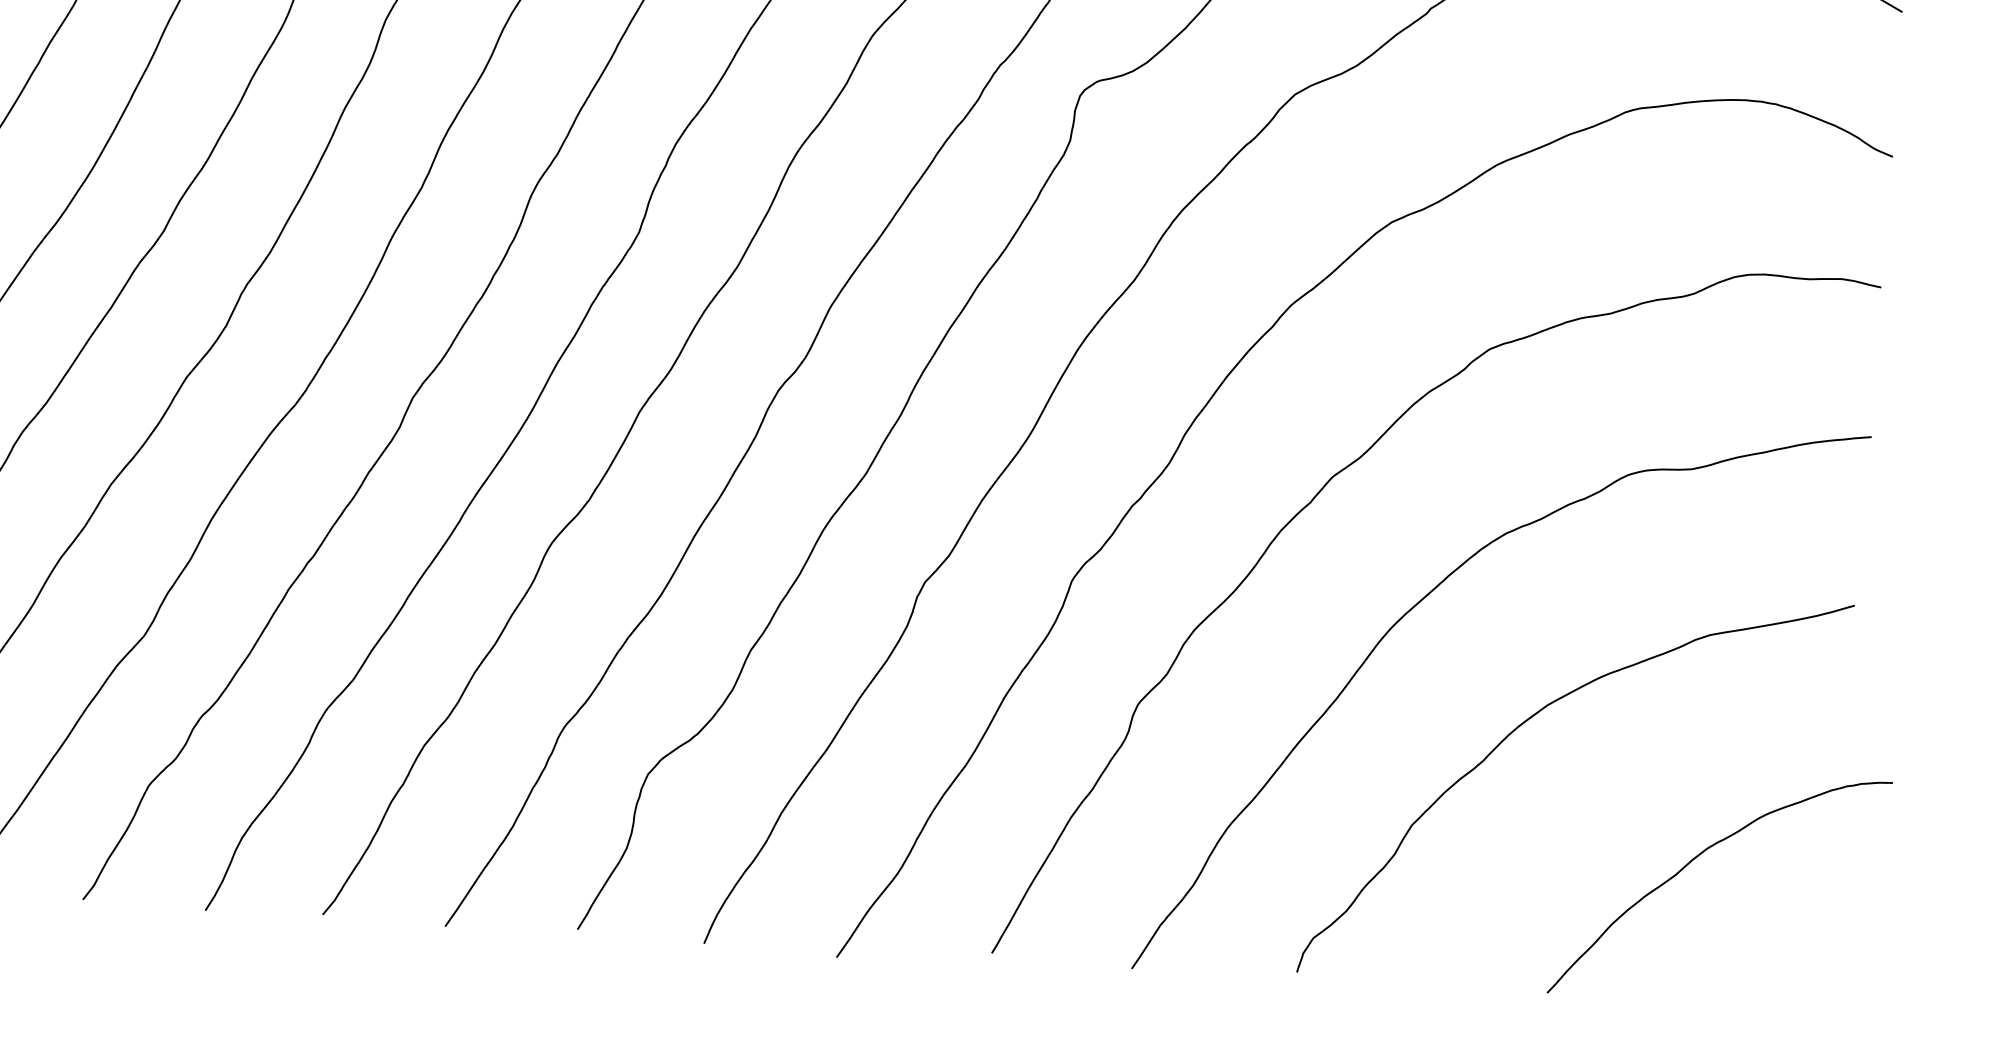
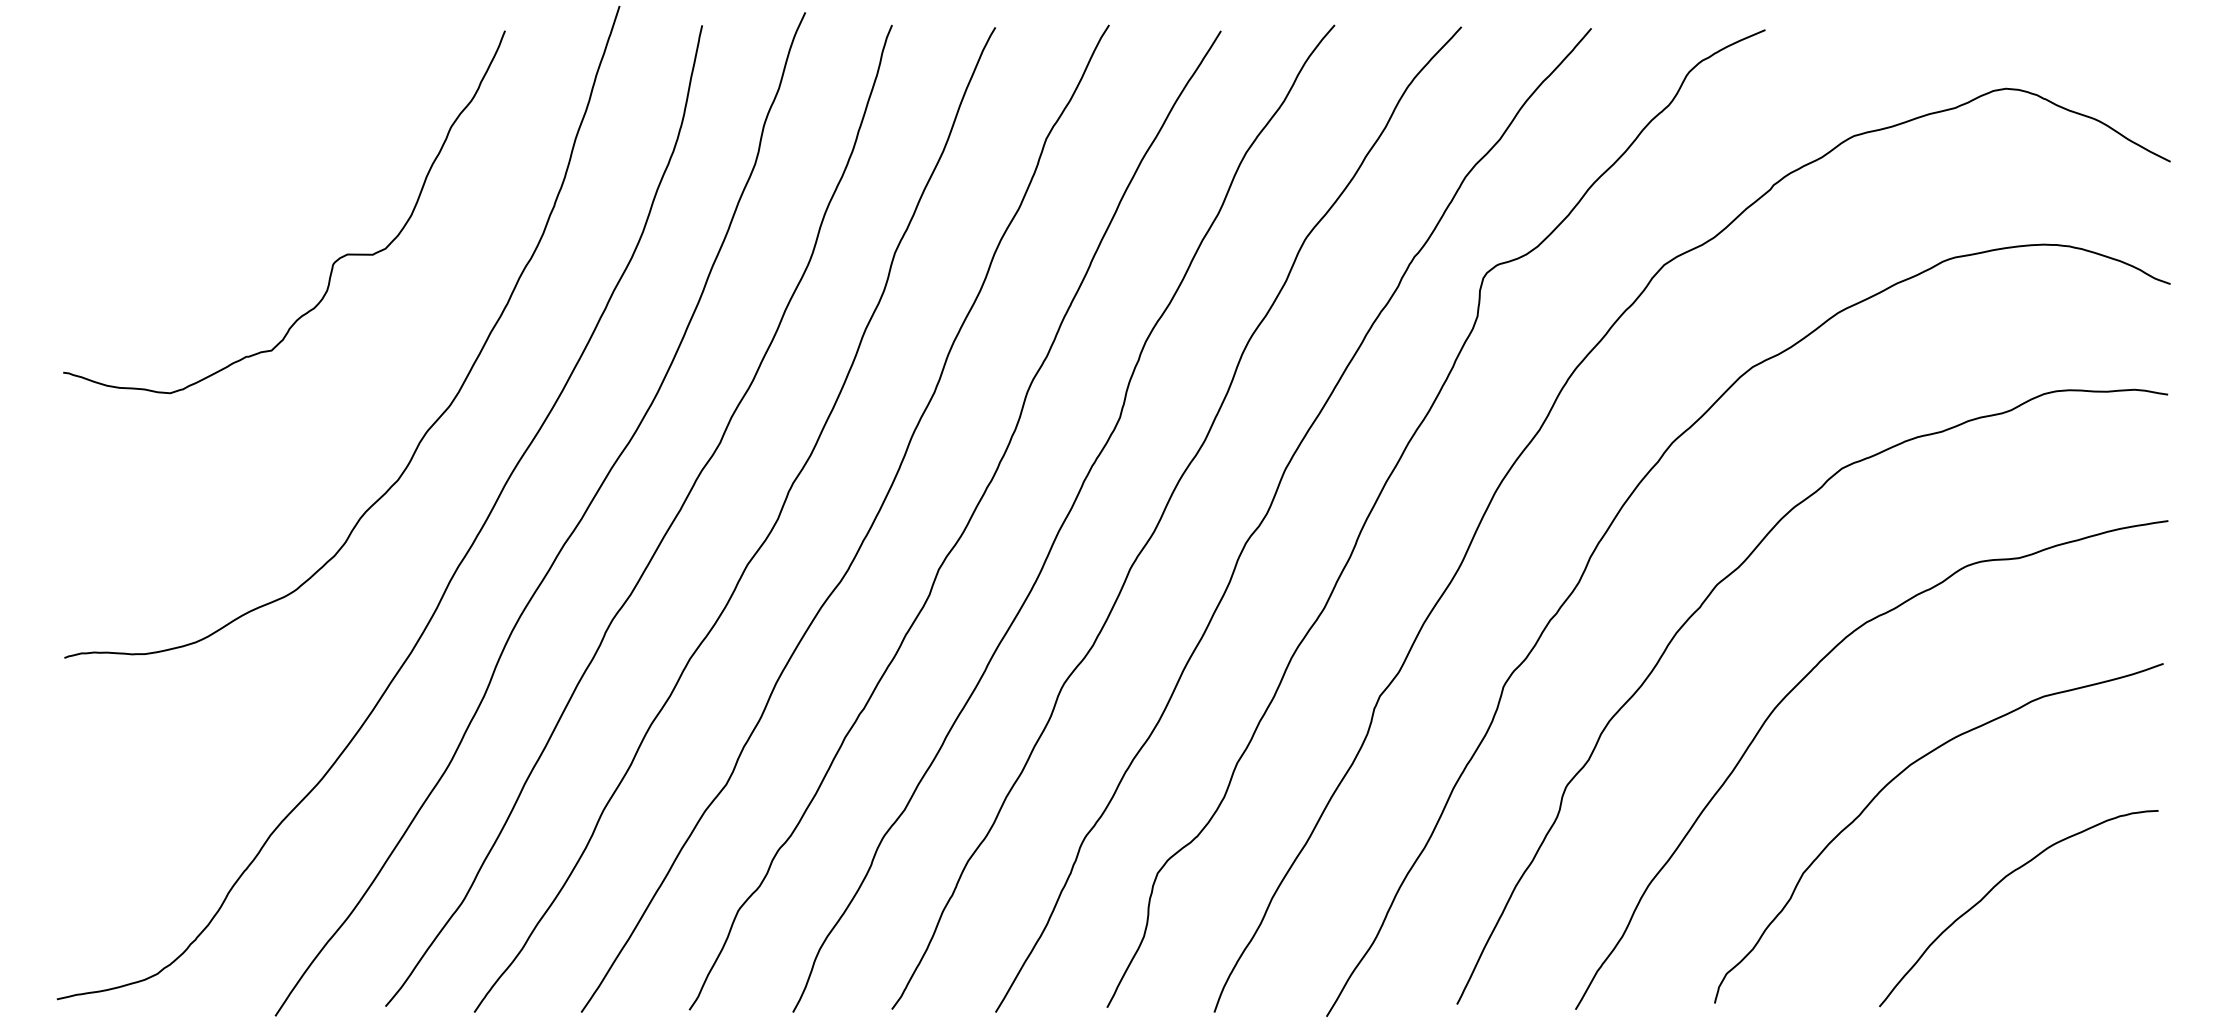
curve: (1695, 859) -> (1996, 886), moved

